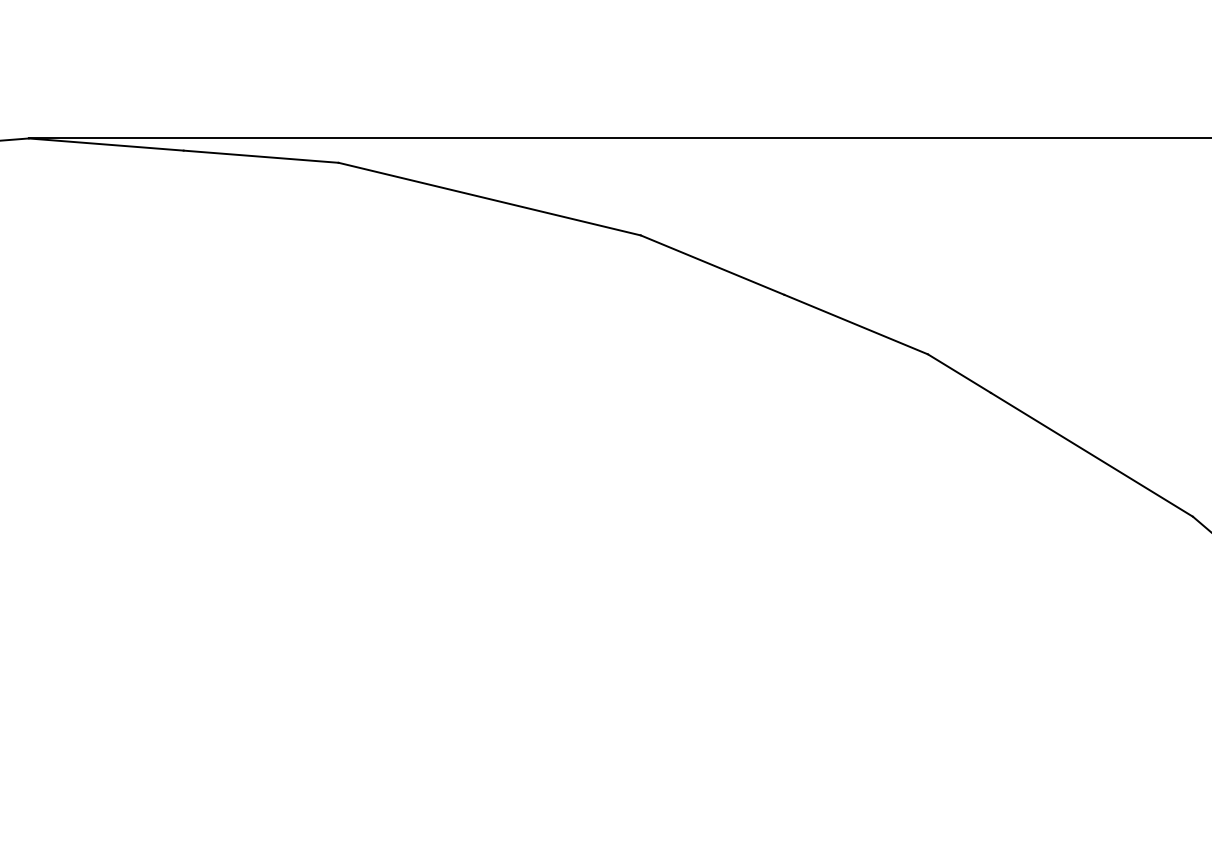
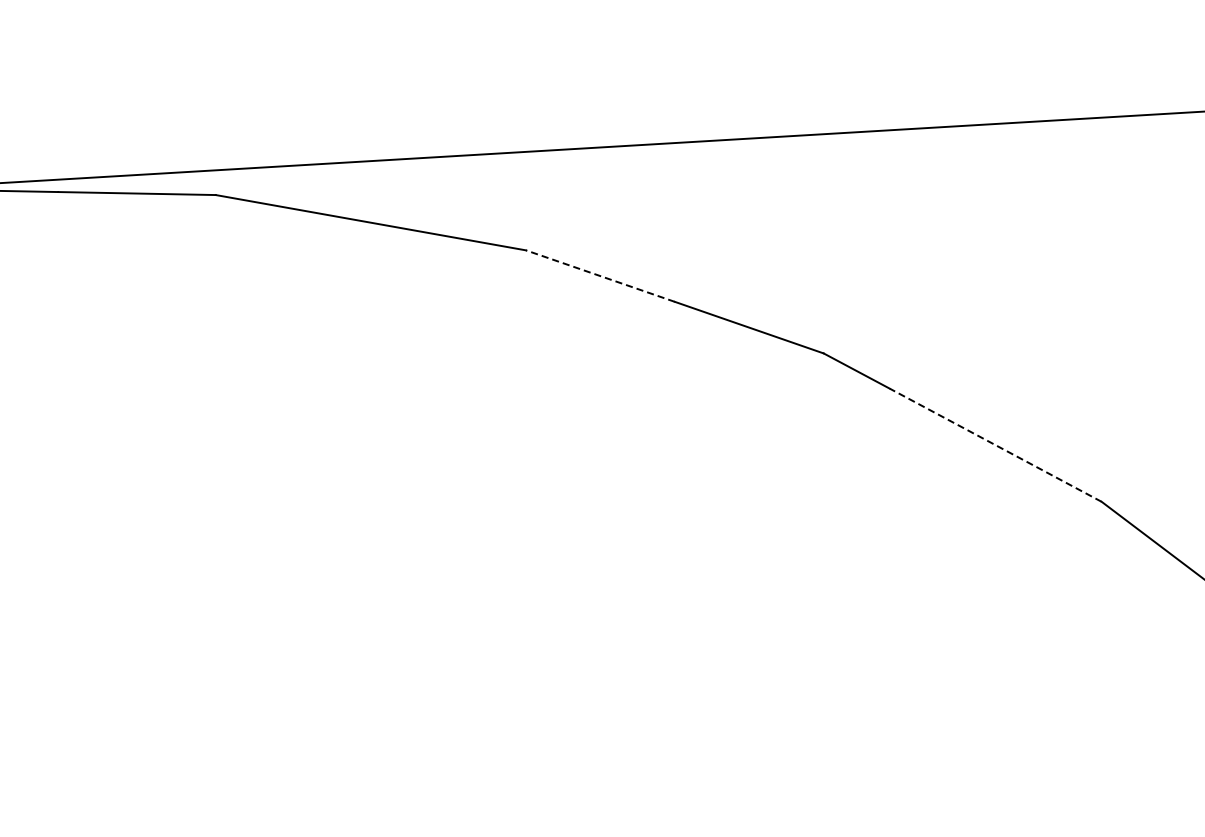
line: (712, 265) -> (600, 276), solid -> dashed
line: (1091, 454) -> (995, 445), solid -> dashed

